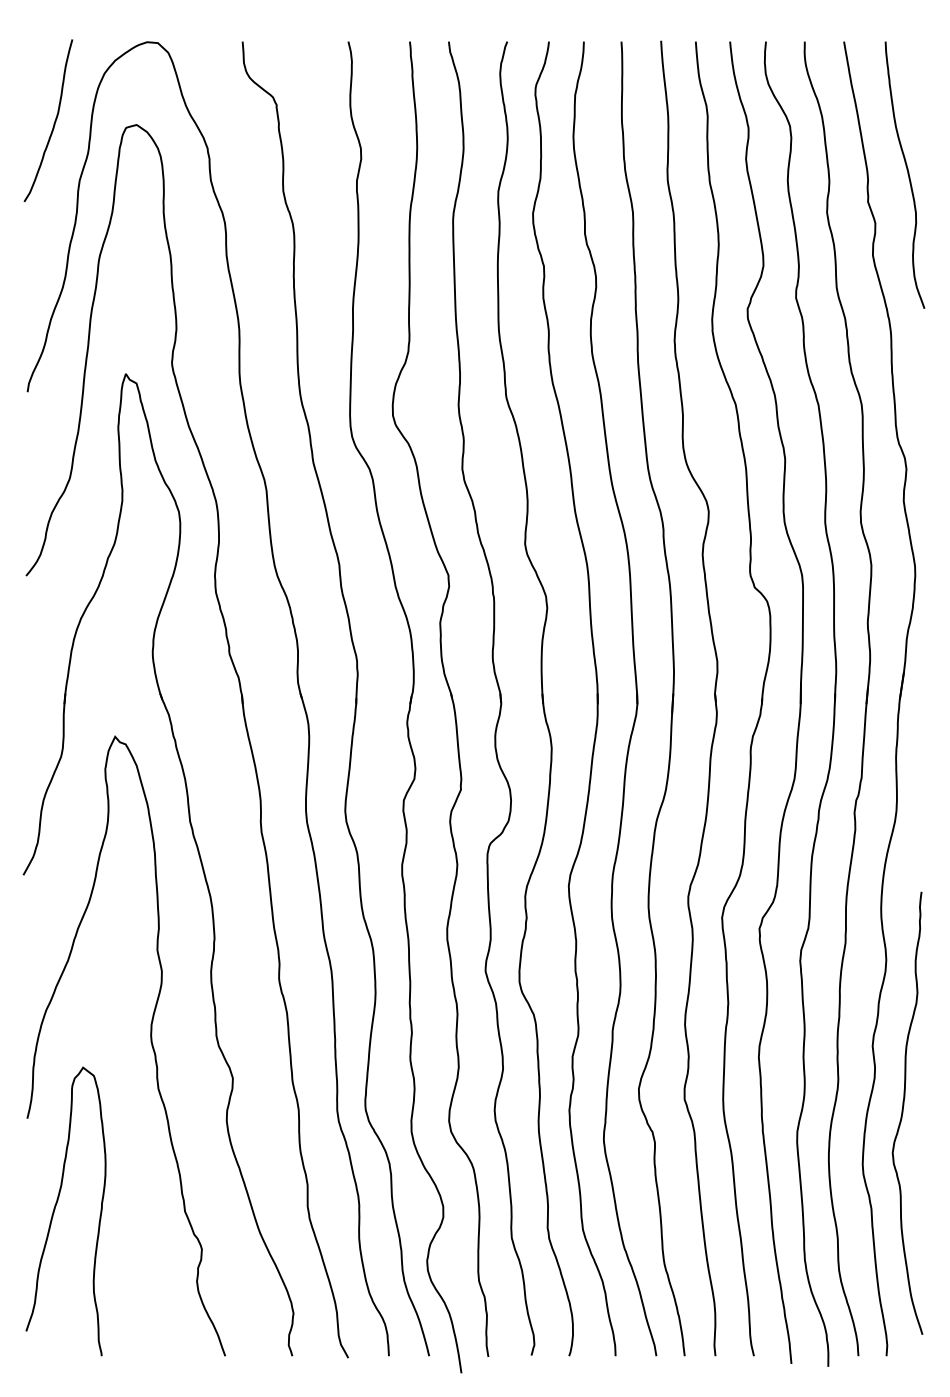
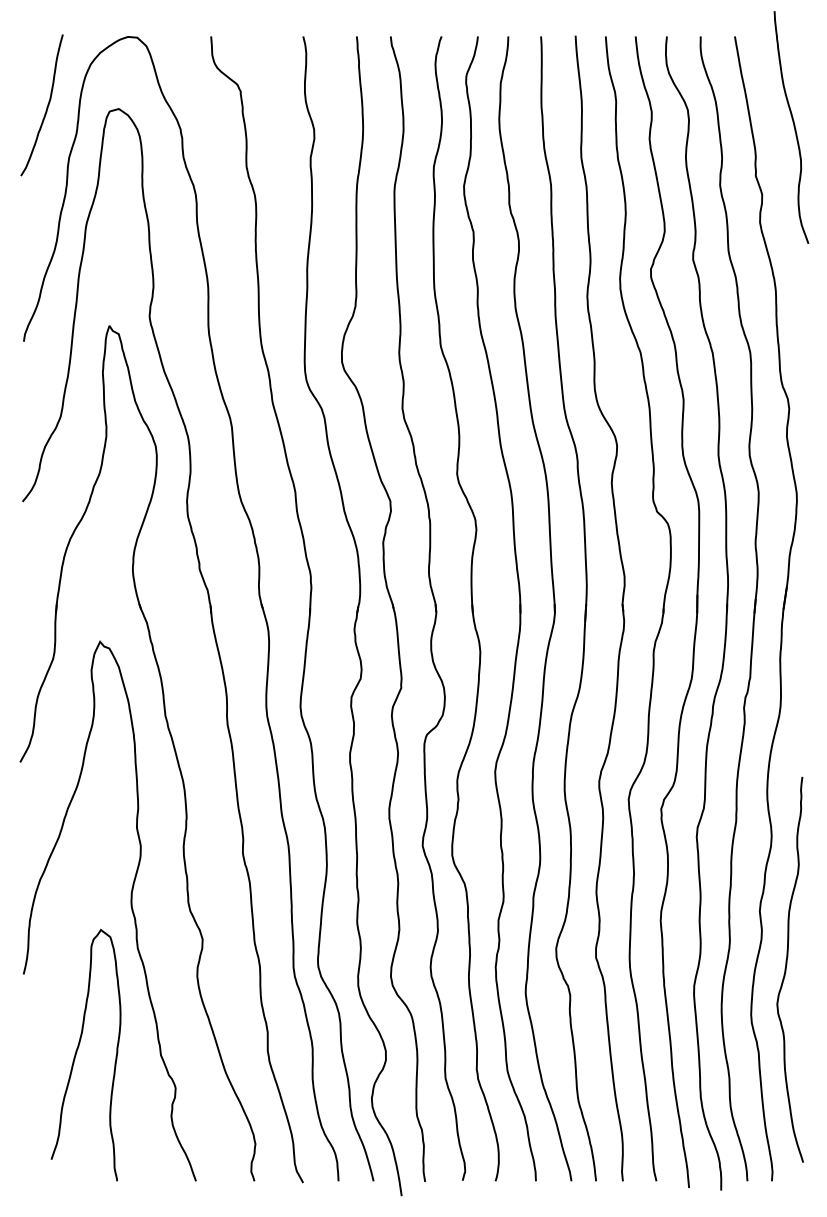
curve: (907, 174) -> (793, 126), moved
curve: (55, 1209) -> (76, 1053), moved

